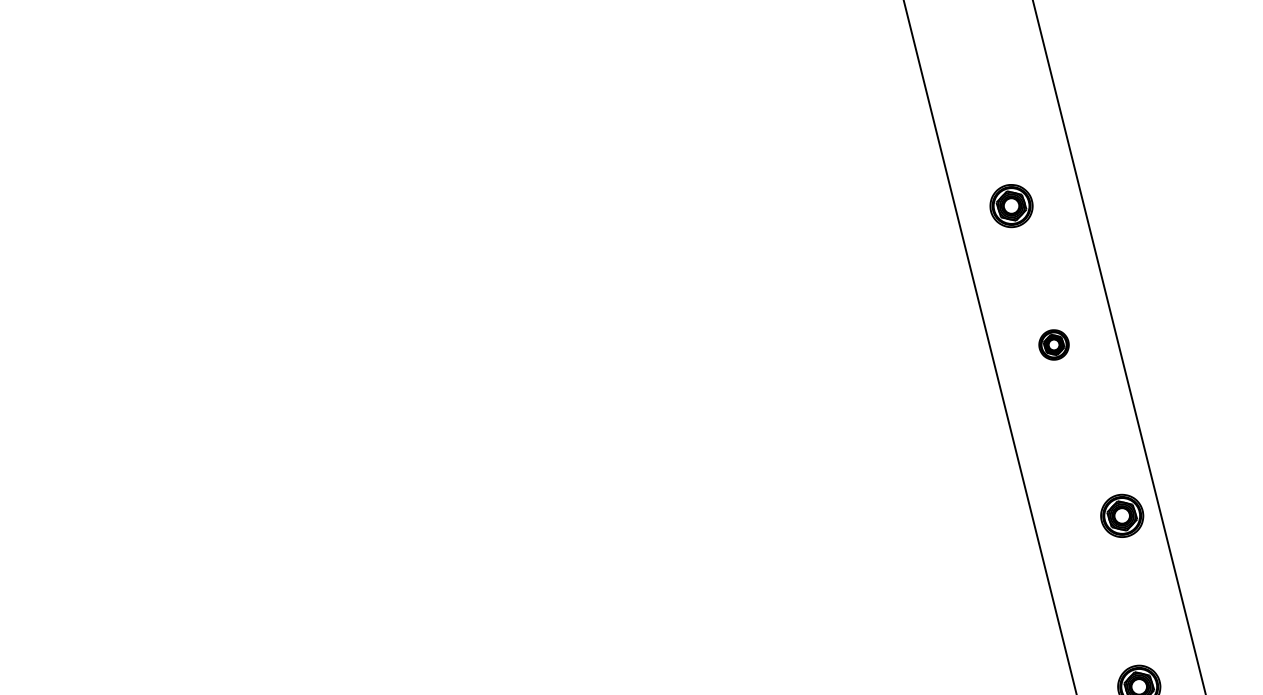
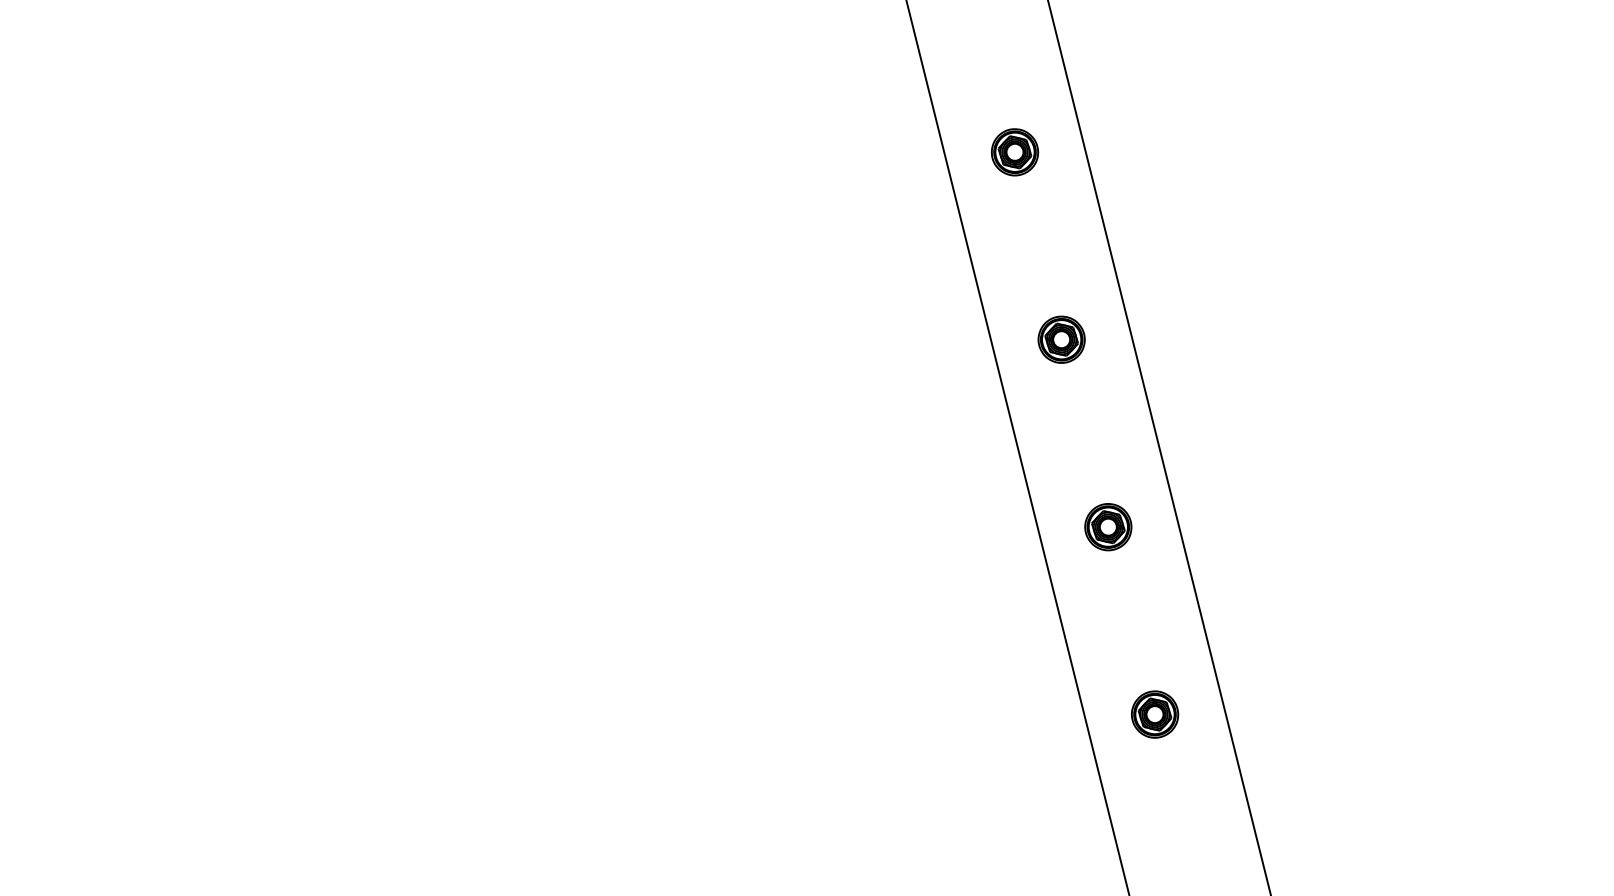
part: (1012, 206) -> (1015, 152), moved
part: (1053, 344) -> (1061, 339), size x1.43
part: (1122, 516) -> (1108, 527), moved

